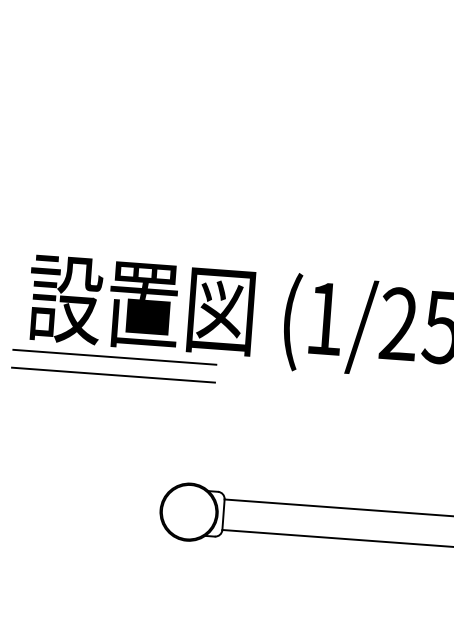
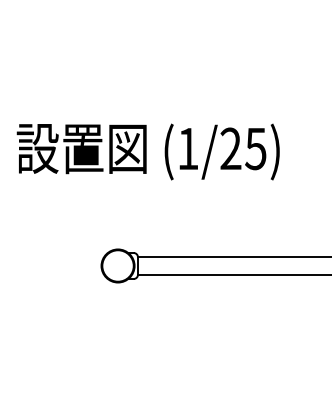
line: (114, 356) -> (68, 179), removed
line: (113, 375) -> (68, 190), removed

